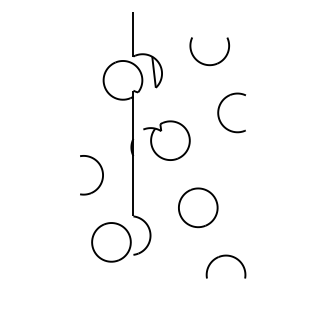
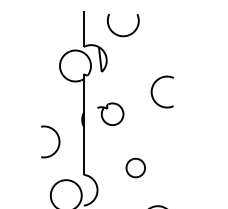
part: (205, 63) -> (119, 34), moved
part: (166, 140) -> (110, 114), size x0.7
part: (198, 207) -> (135, 167), size x0.6

